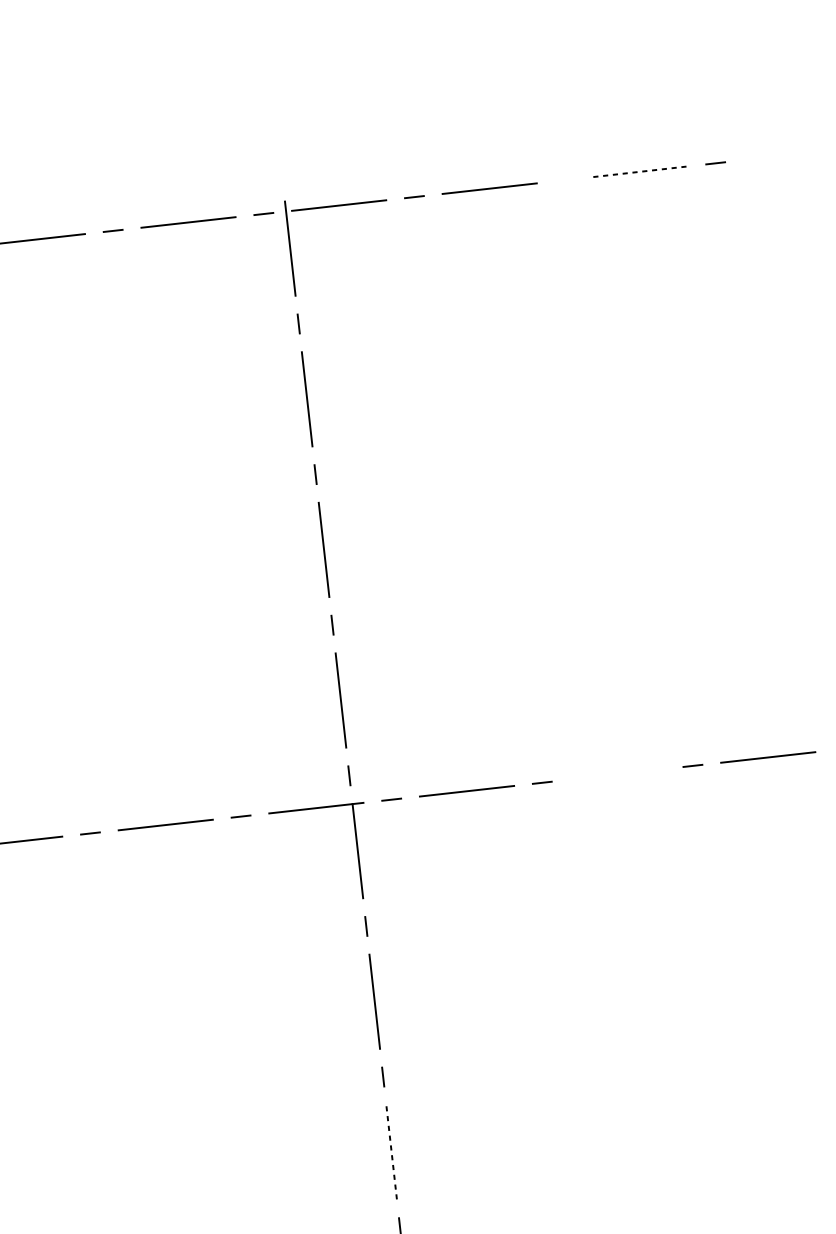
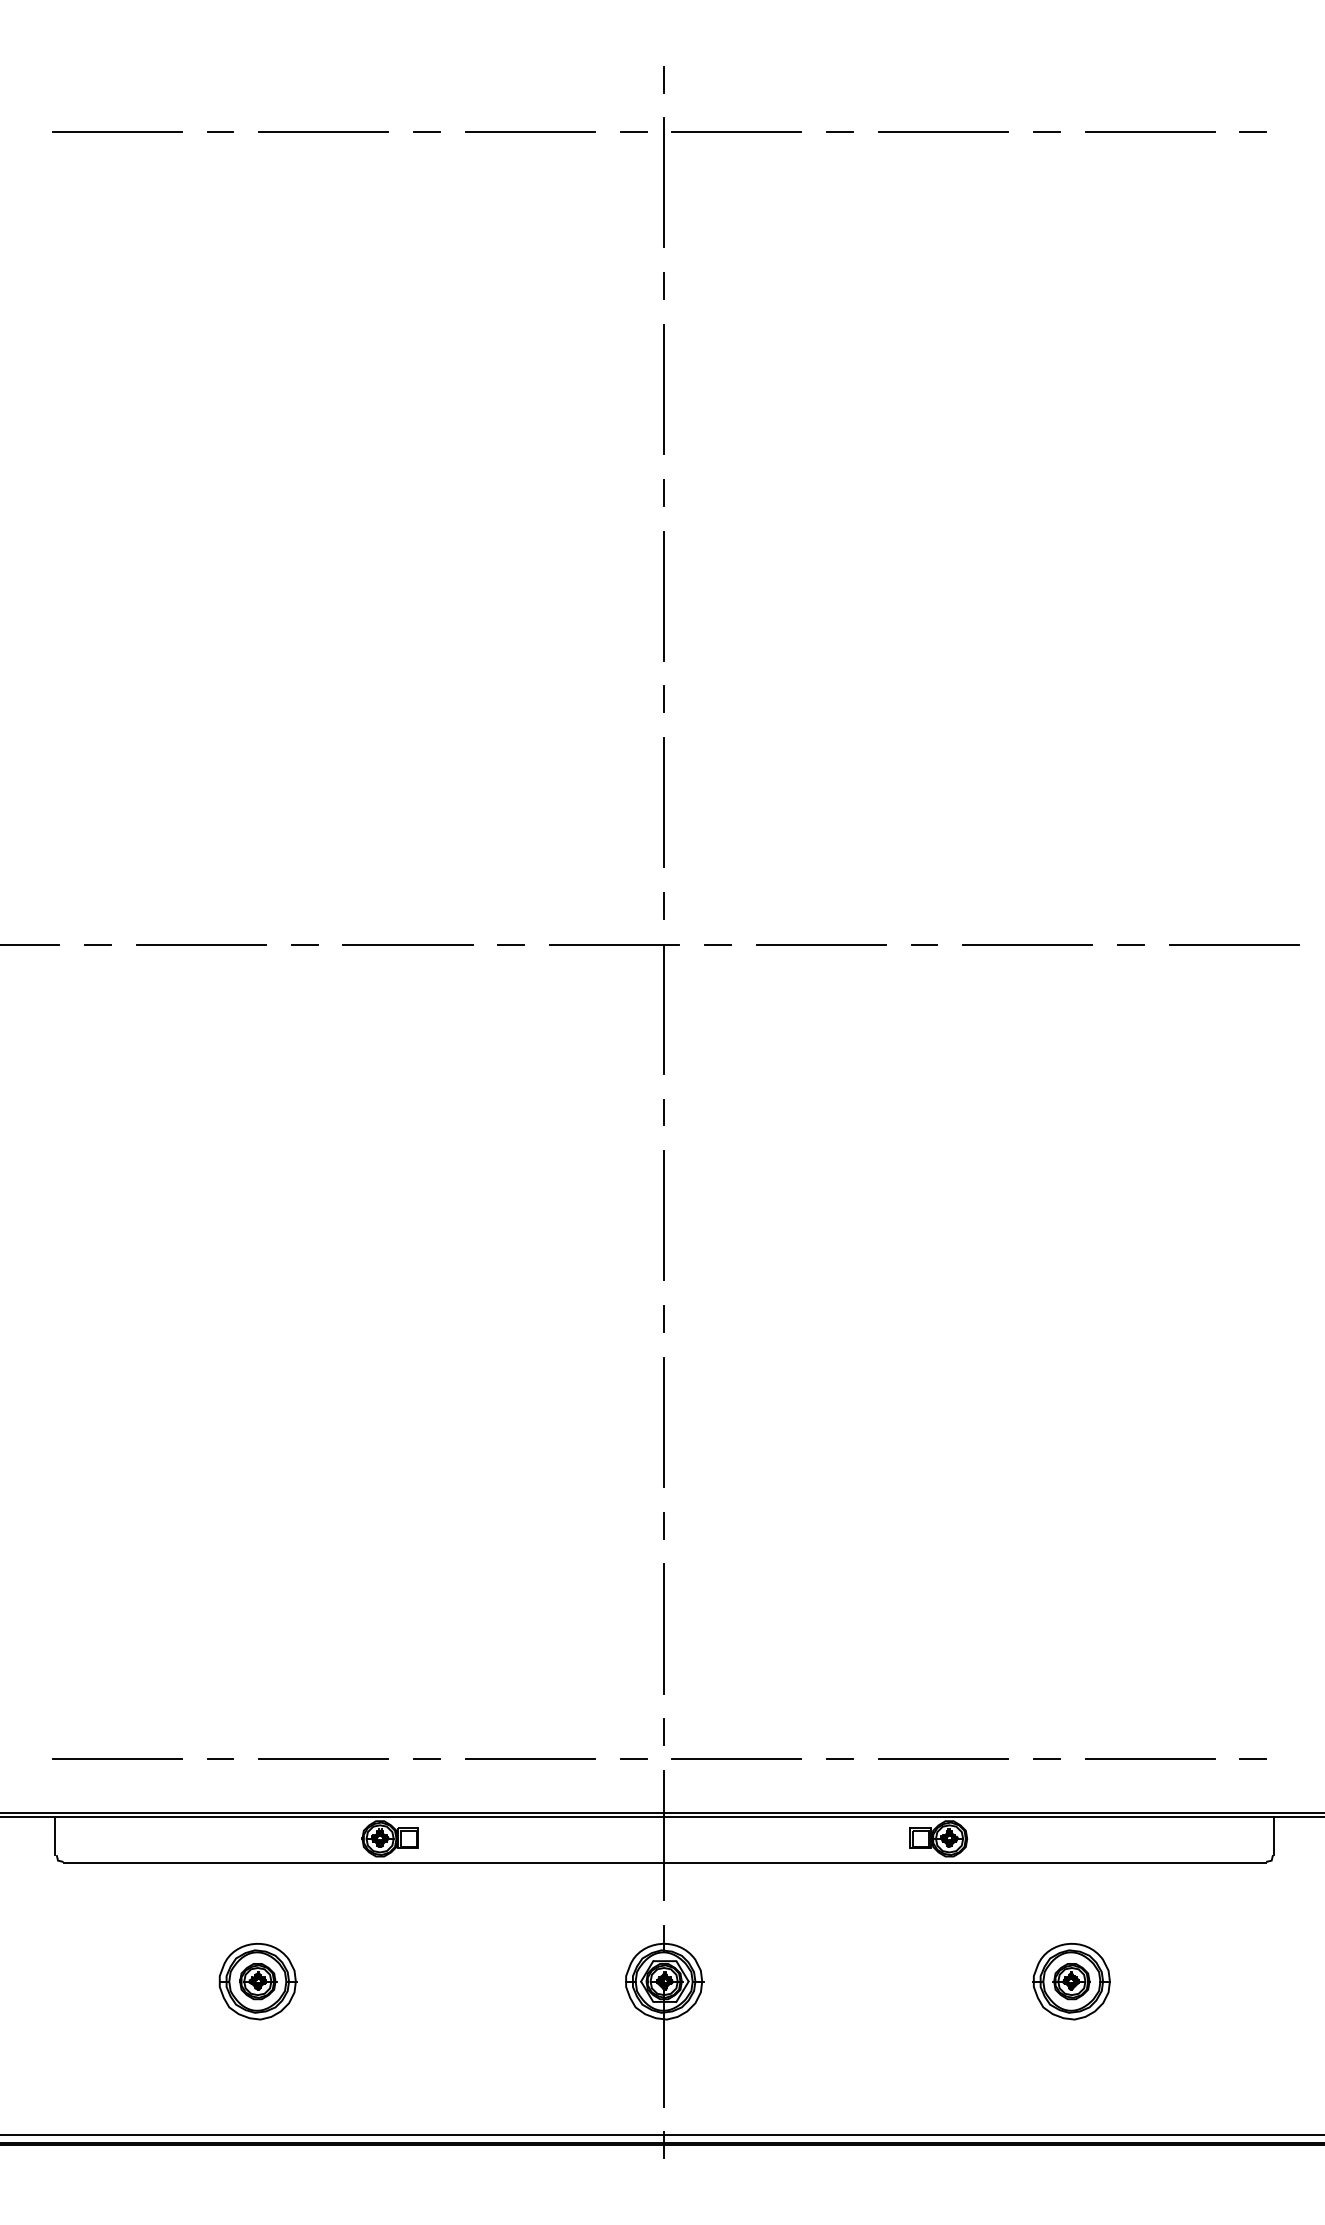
line: (640, 171) -> (1150, 131), dashed -> solid
line: (282, 173) -> (664, 79), added
line: (564, 179) -> (1046, 131), added
line: (617, 774) -> (1027, 944), added
line: (391, 1152) -> (664, 1422), dashed -> solid

